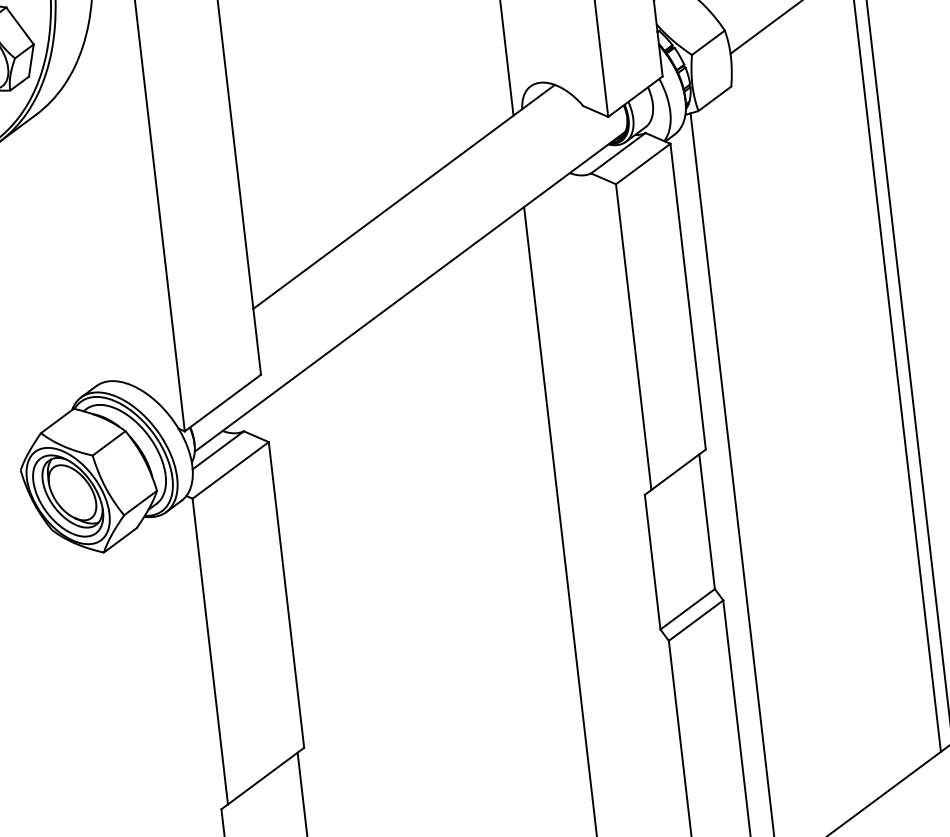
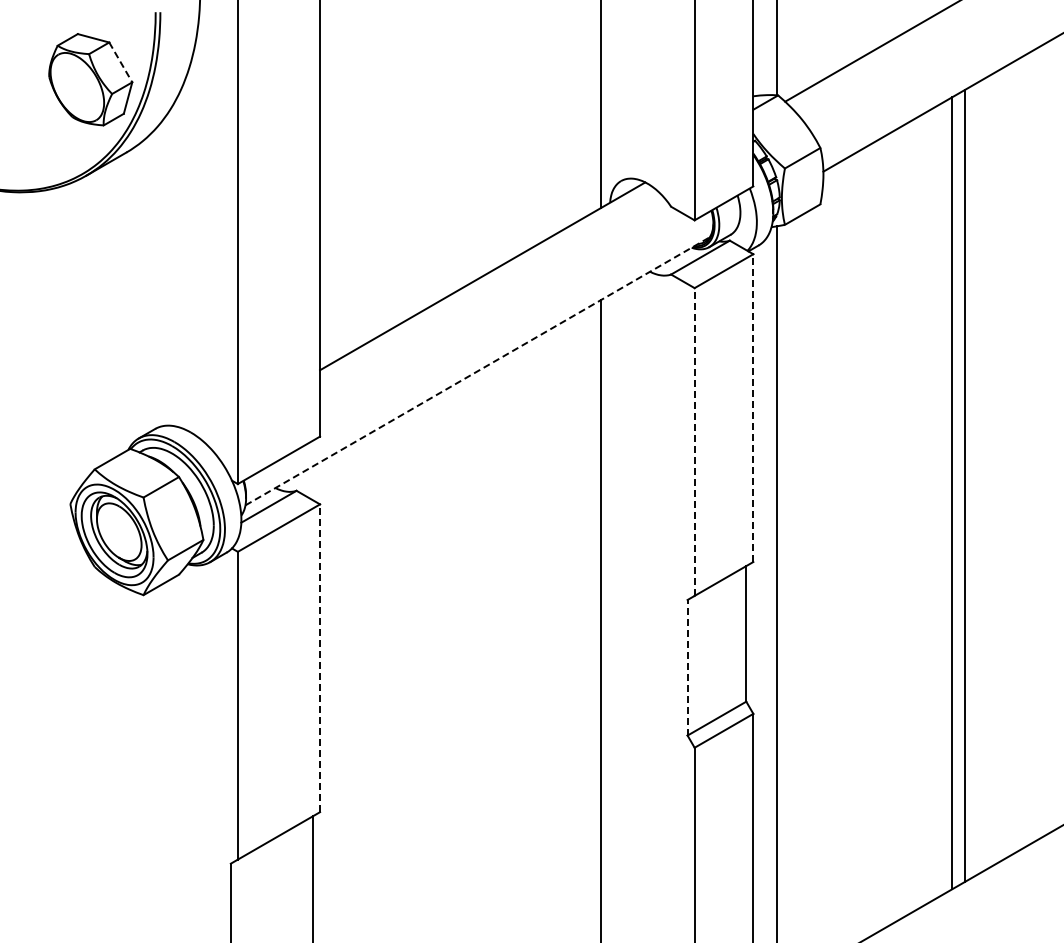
line: (20, 25) -> (121, 62), solid -> dashed
line: (410, 291) -> (478, 371), solid -> dashed
line: (688, 297) -> (753, 408), solid -> dashed
line: (633, 337) -> (694, 442), solid -> dashed
line: (652, 561) -> (687, 667), solid -> dashed
line: (286, 595) -> (320, 658), solid -> dashed

